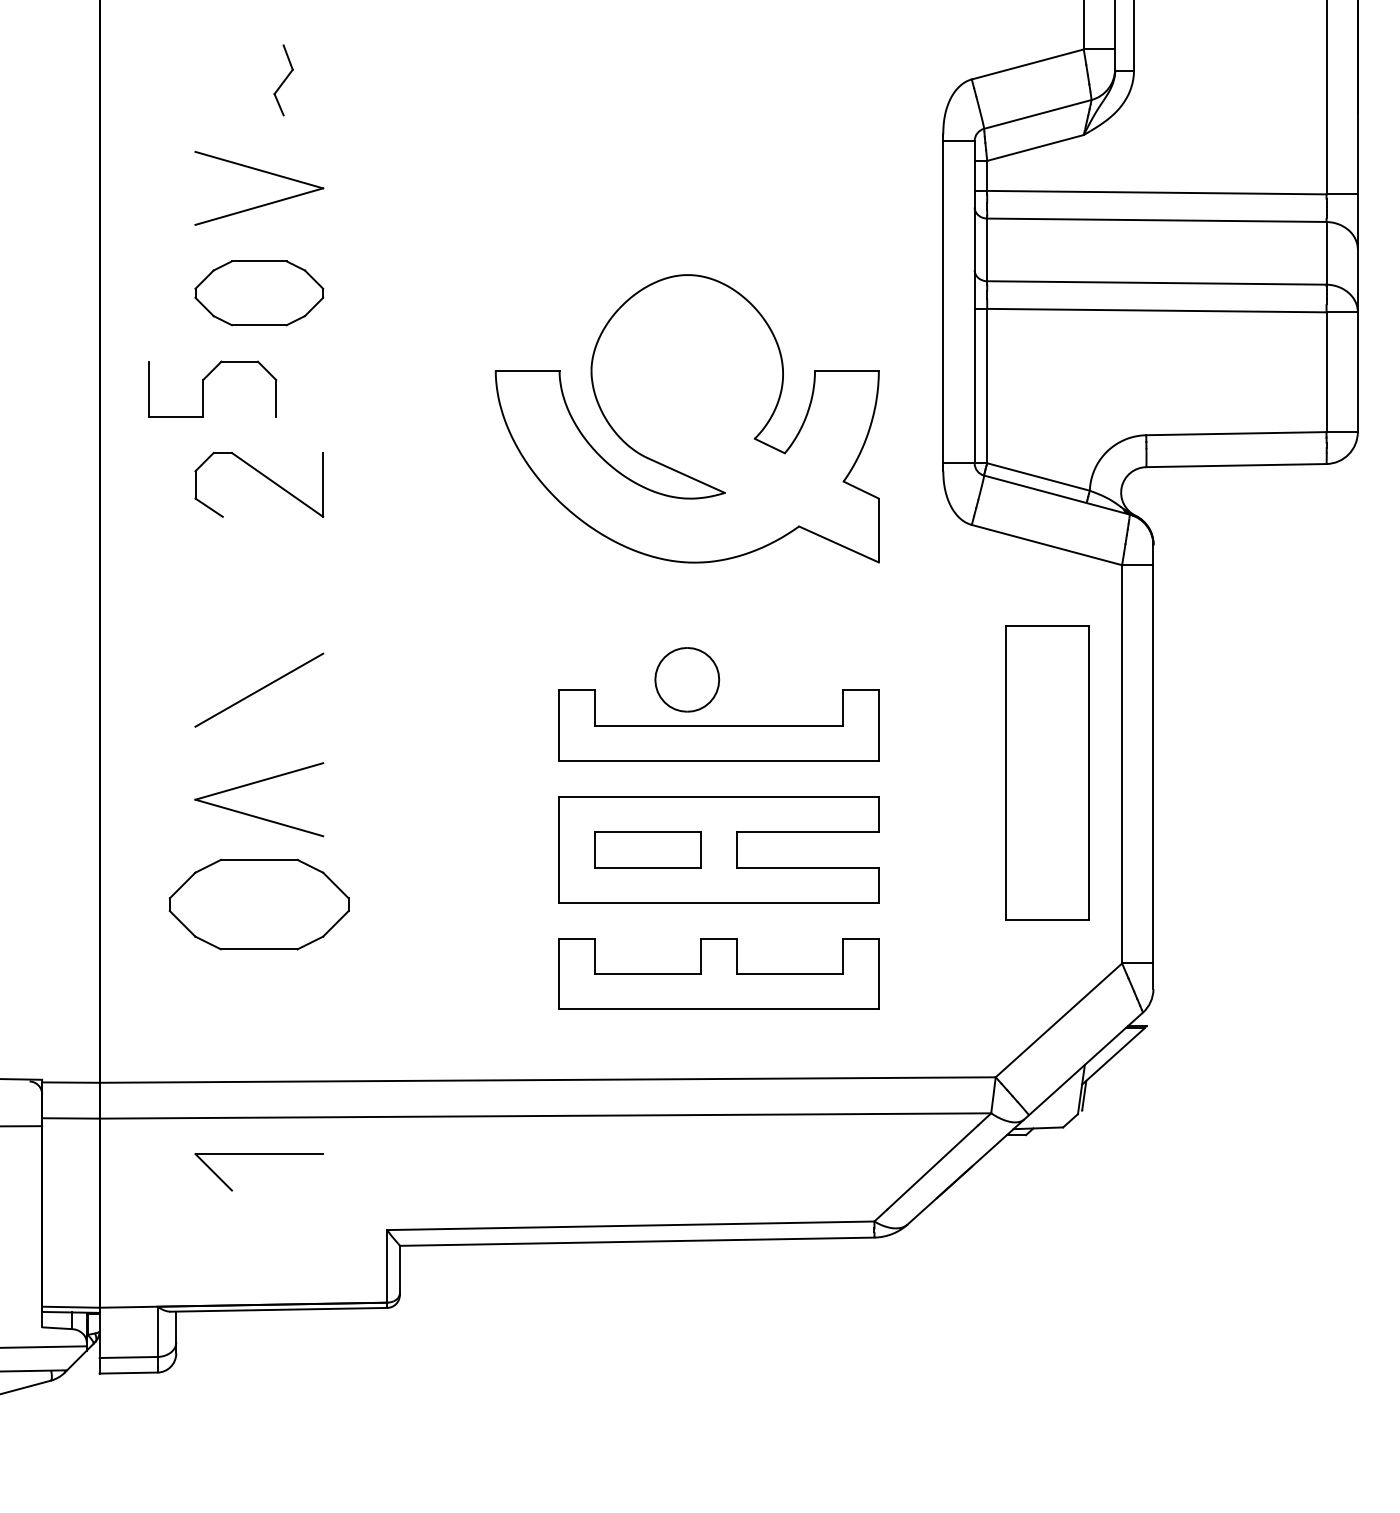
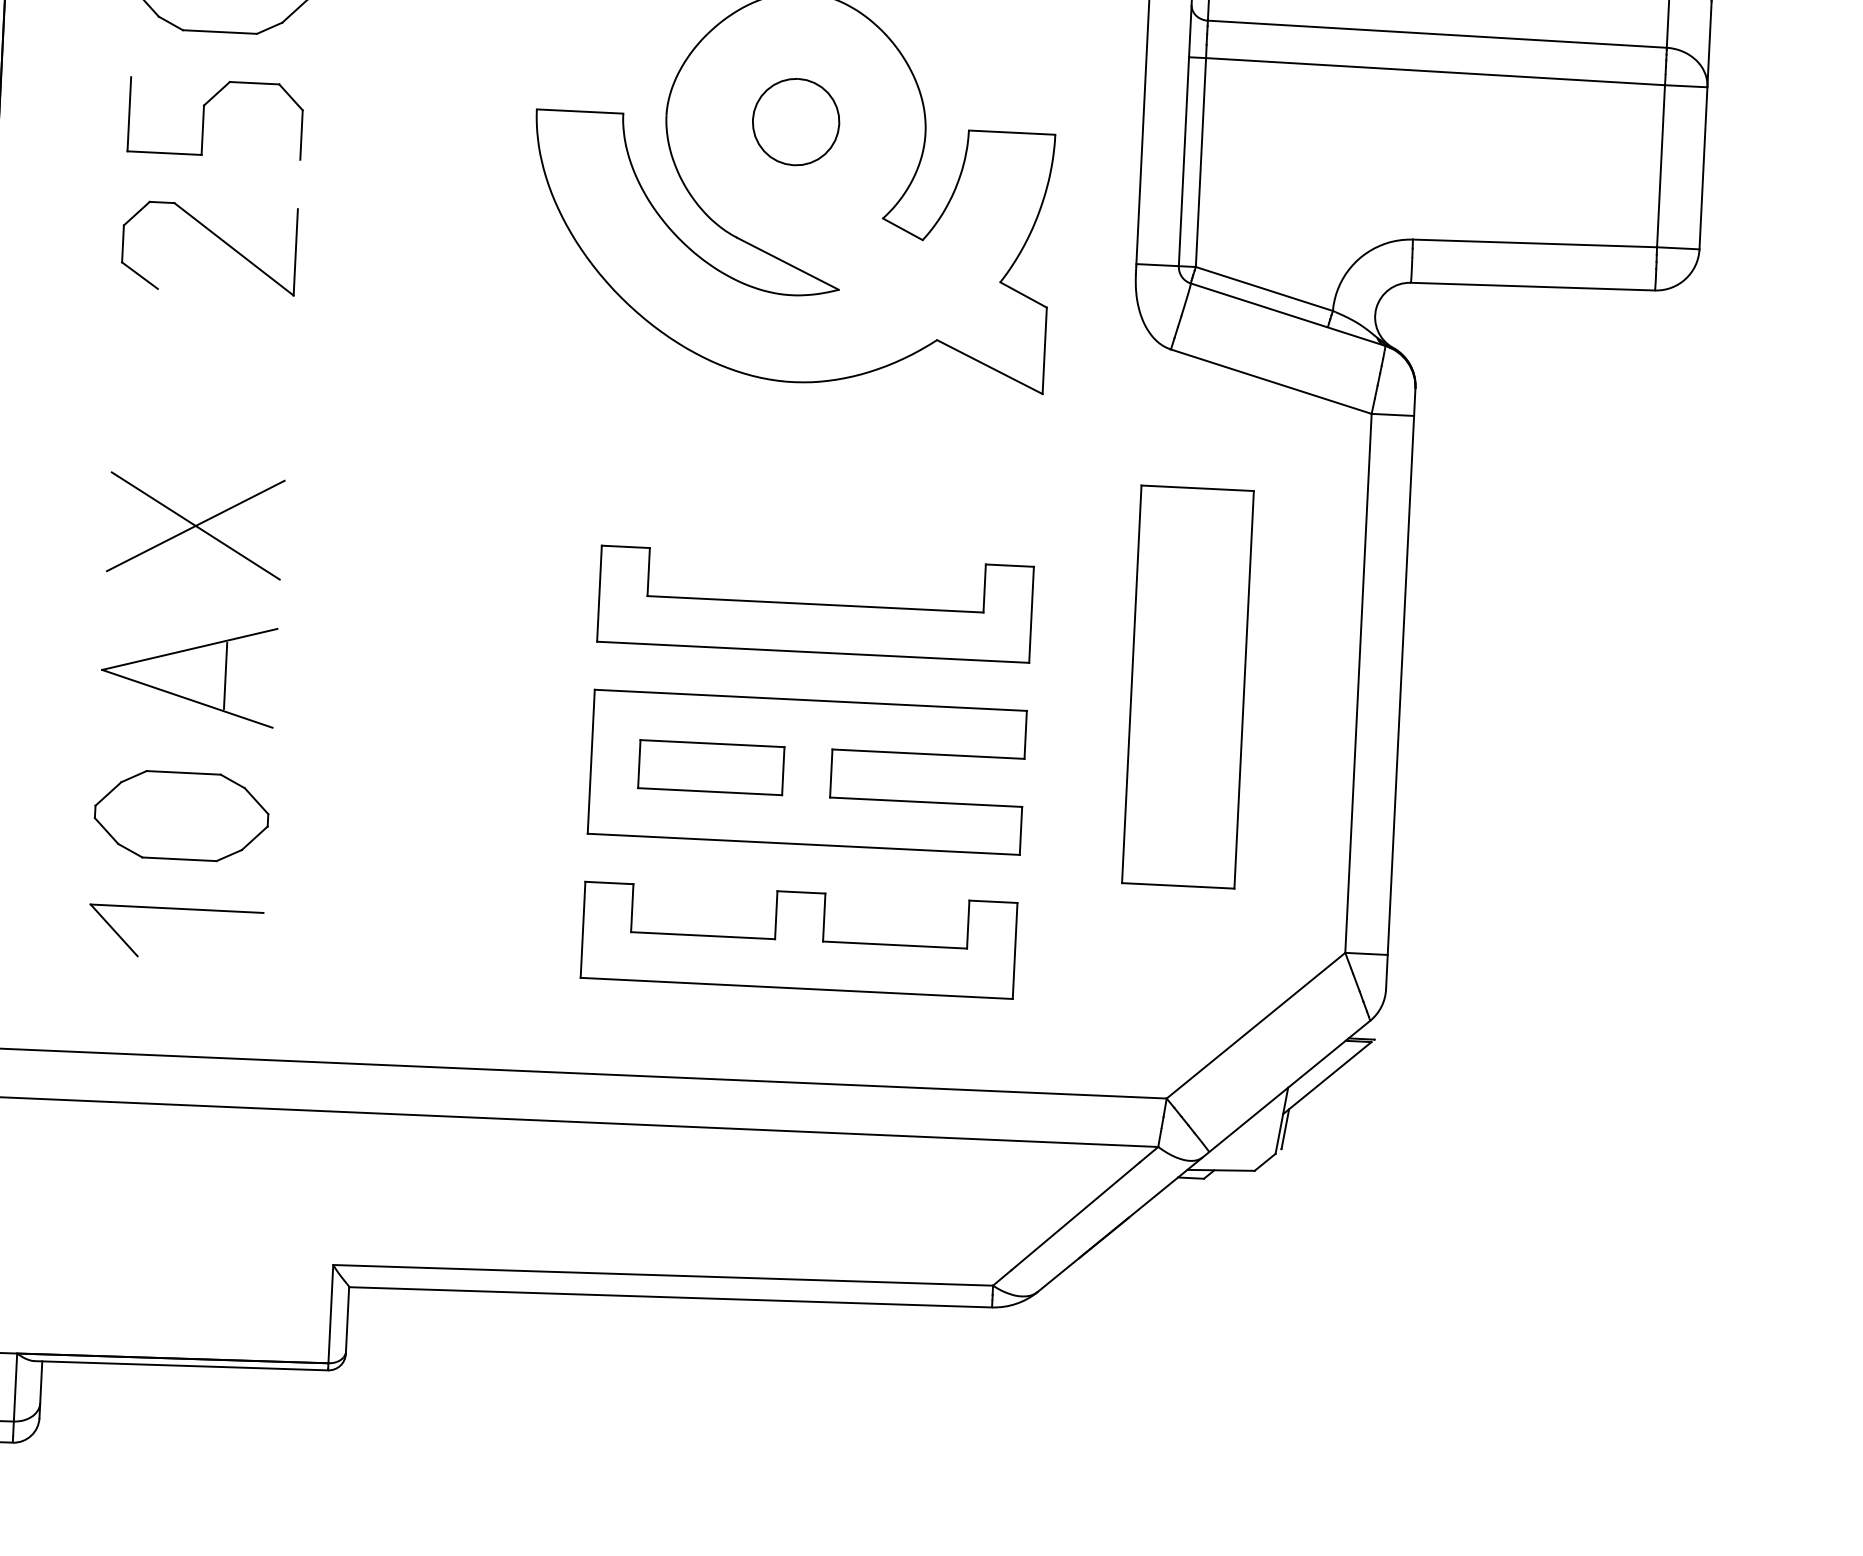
part: (203, 388) -> (203, 117), moved
part: (687, 679) -> (796, 121), moved
line: (259, 689) -> (196, 525), added
part: (1047, 772) -> (1187, 686), moved
line: (286, 799) -> (225, 675), added
part: (259, 904) -> (181, 815), size x0.71
part: (258, 1154) -> (175, 909), moved

